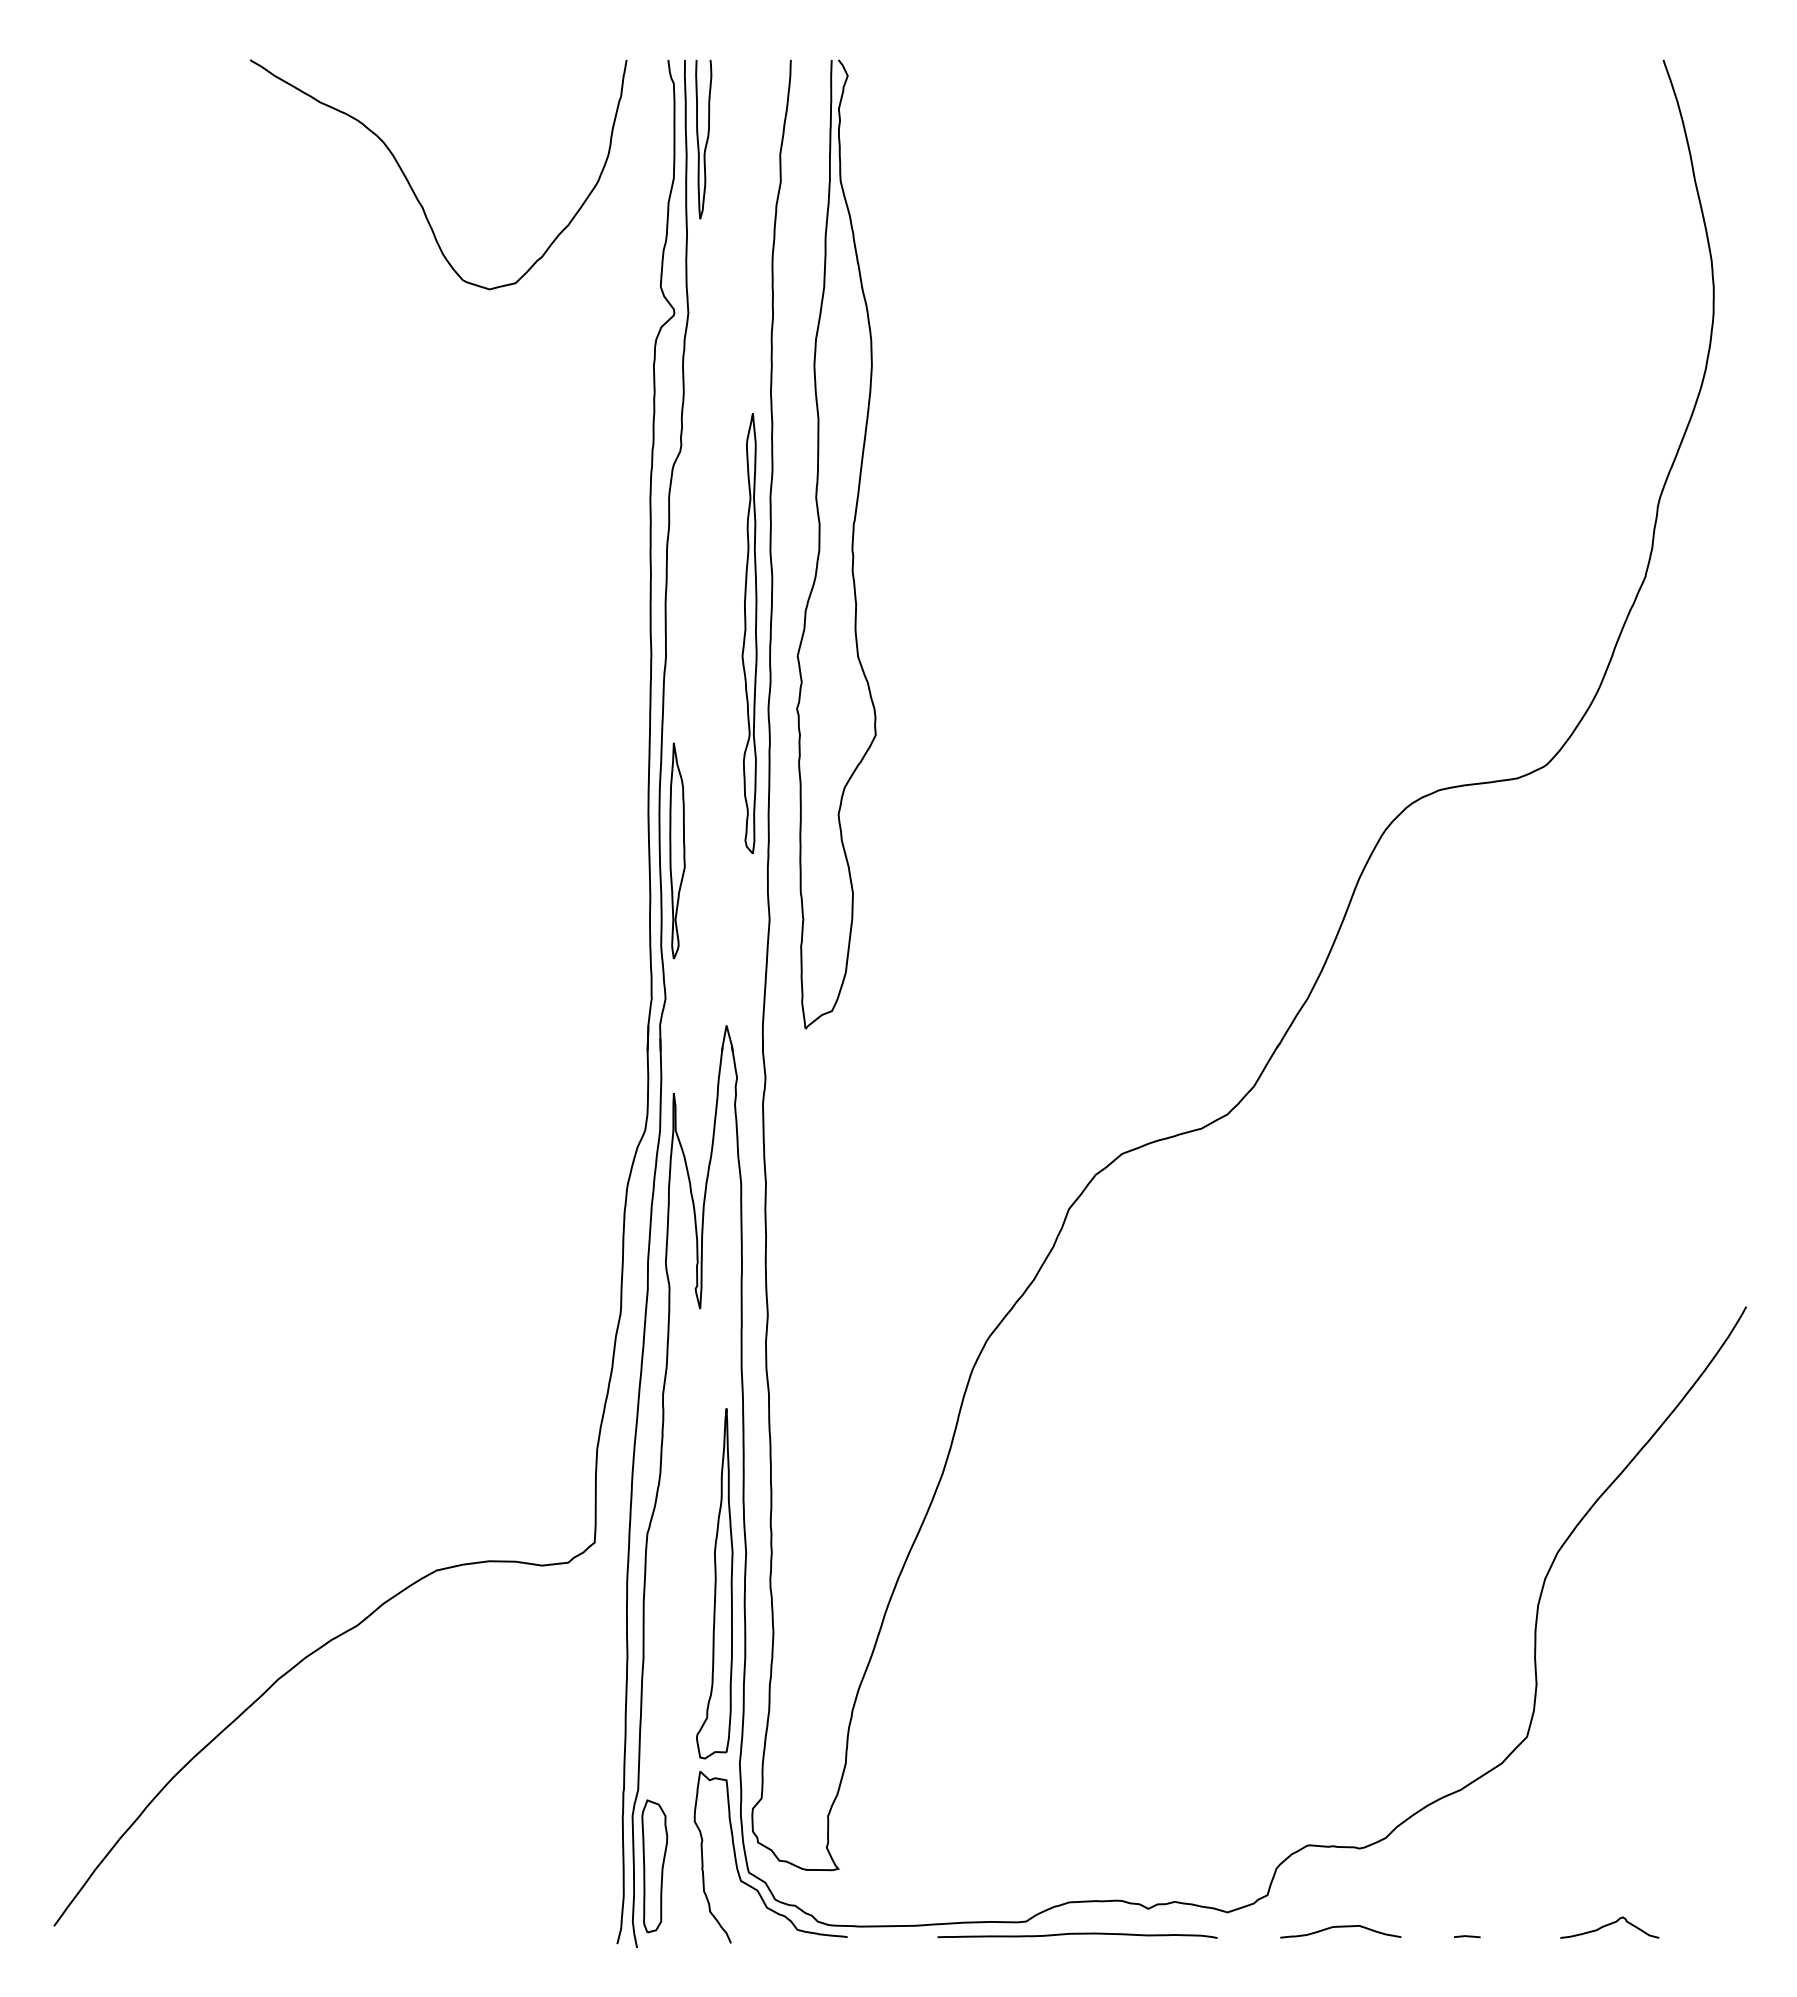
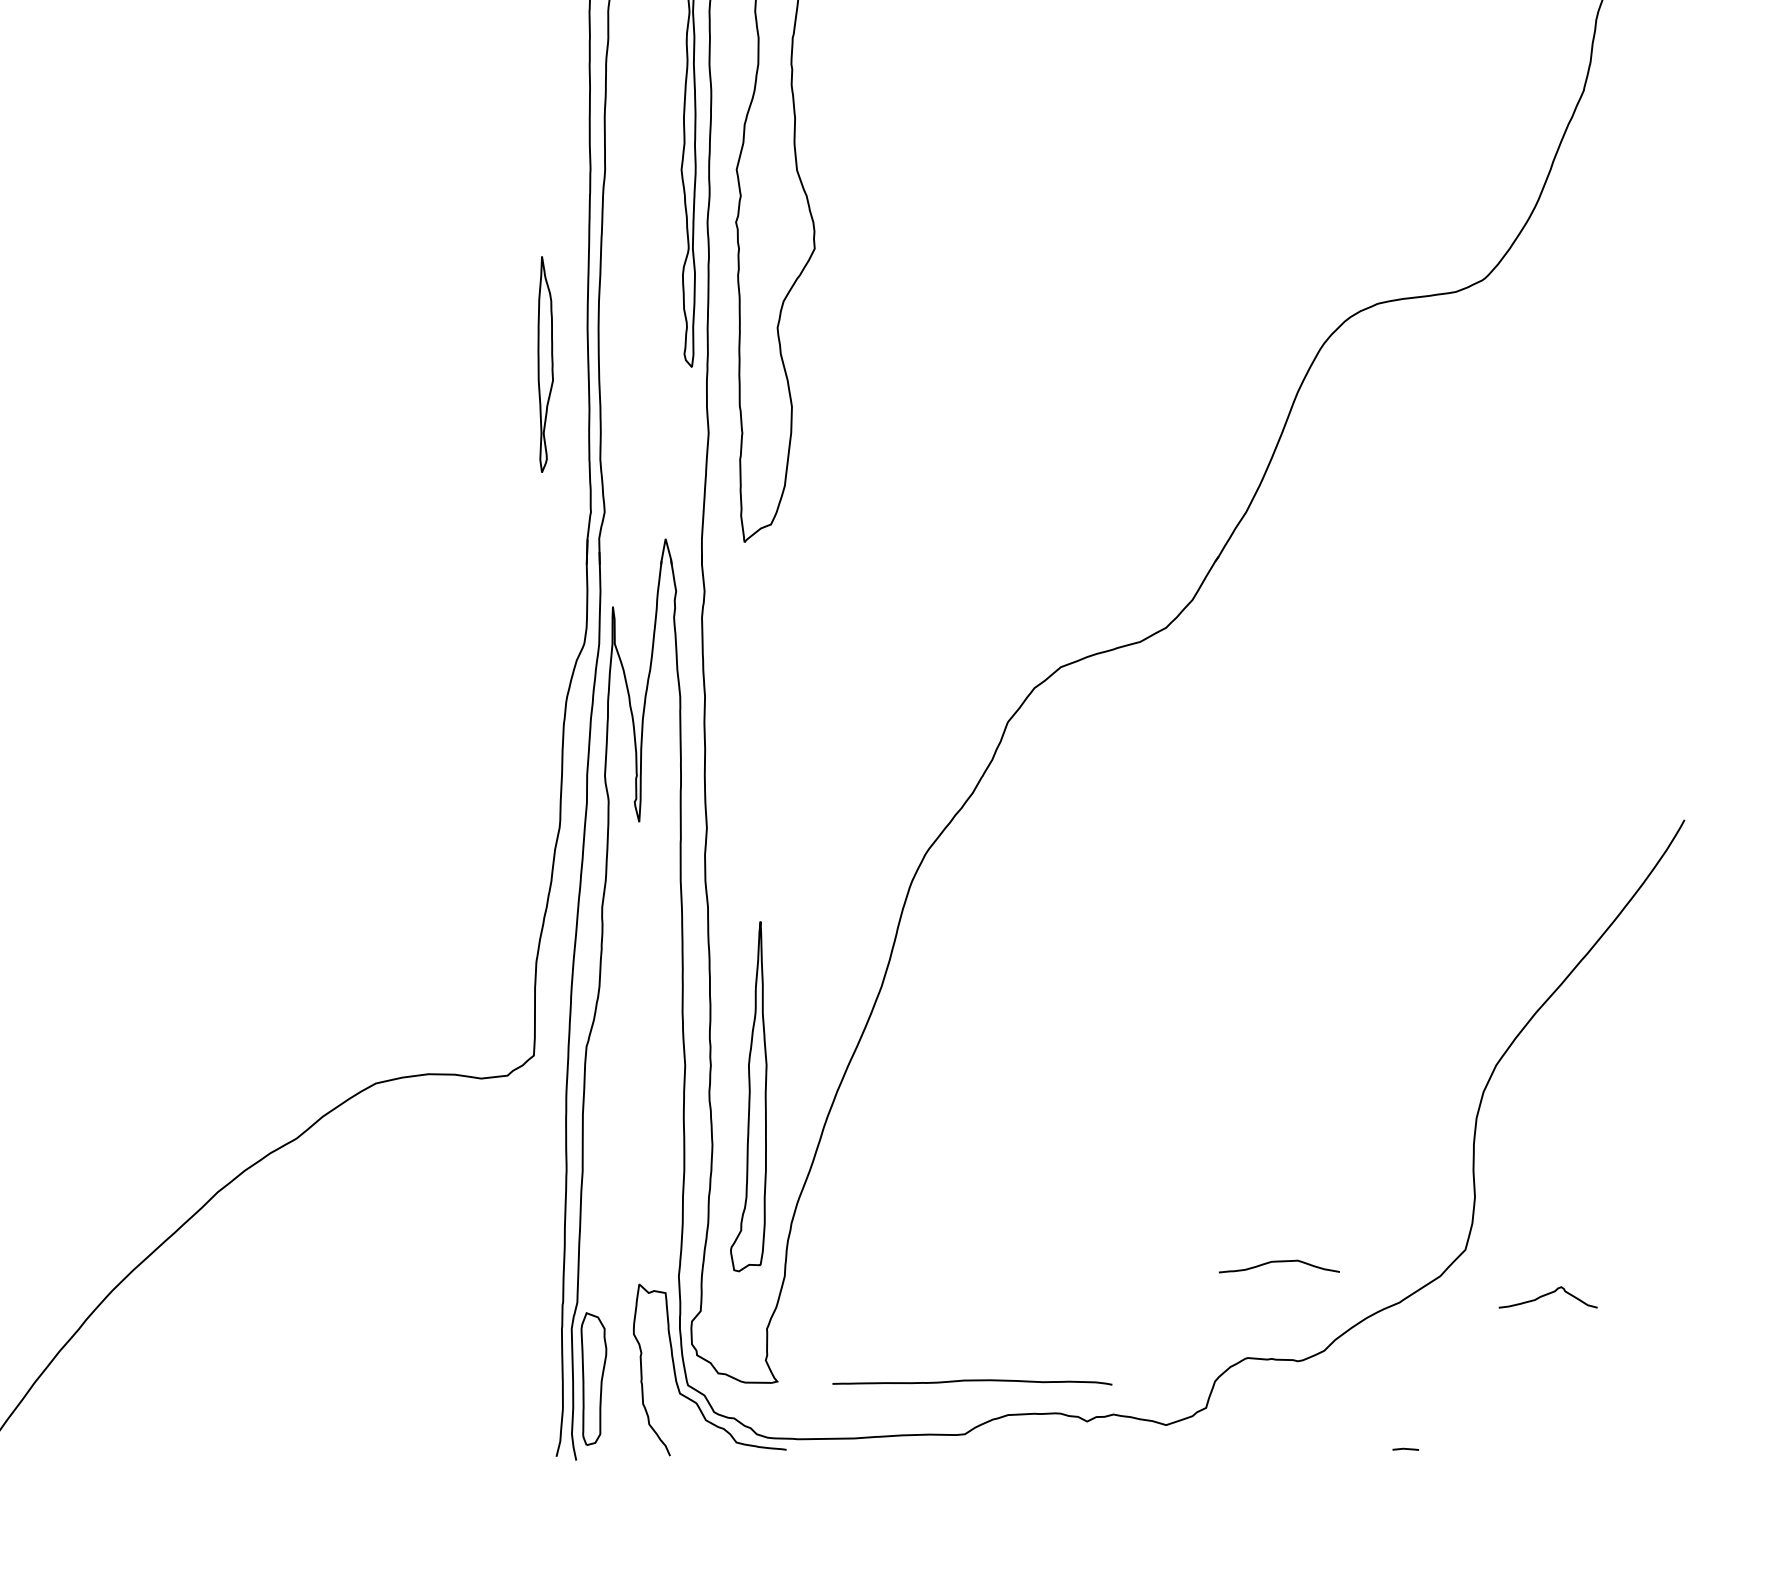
part: (677, 850) -> (545, 364), moved
part: (714, 1583) -> (748, 1096), moved
curve: (1609, 1925) -> (1547, 1295), moved
curve: (1340, 1927) -> (1279, 1262), moved
curve: (1077, 1934) -> (972, 1381), moved

